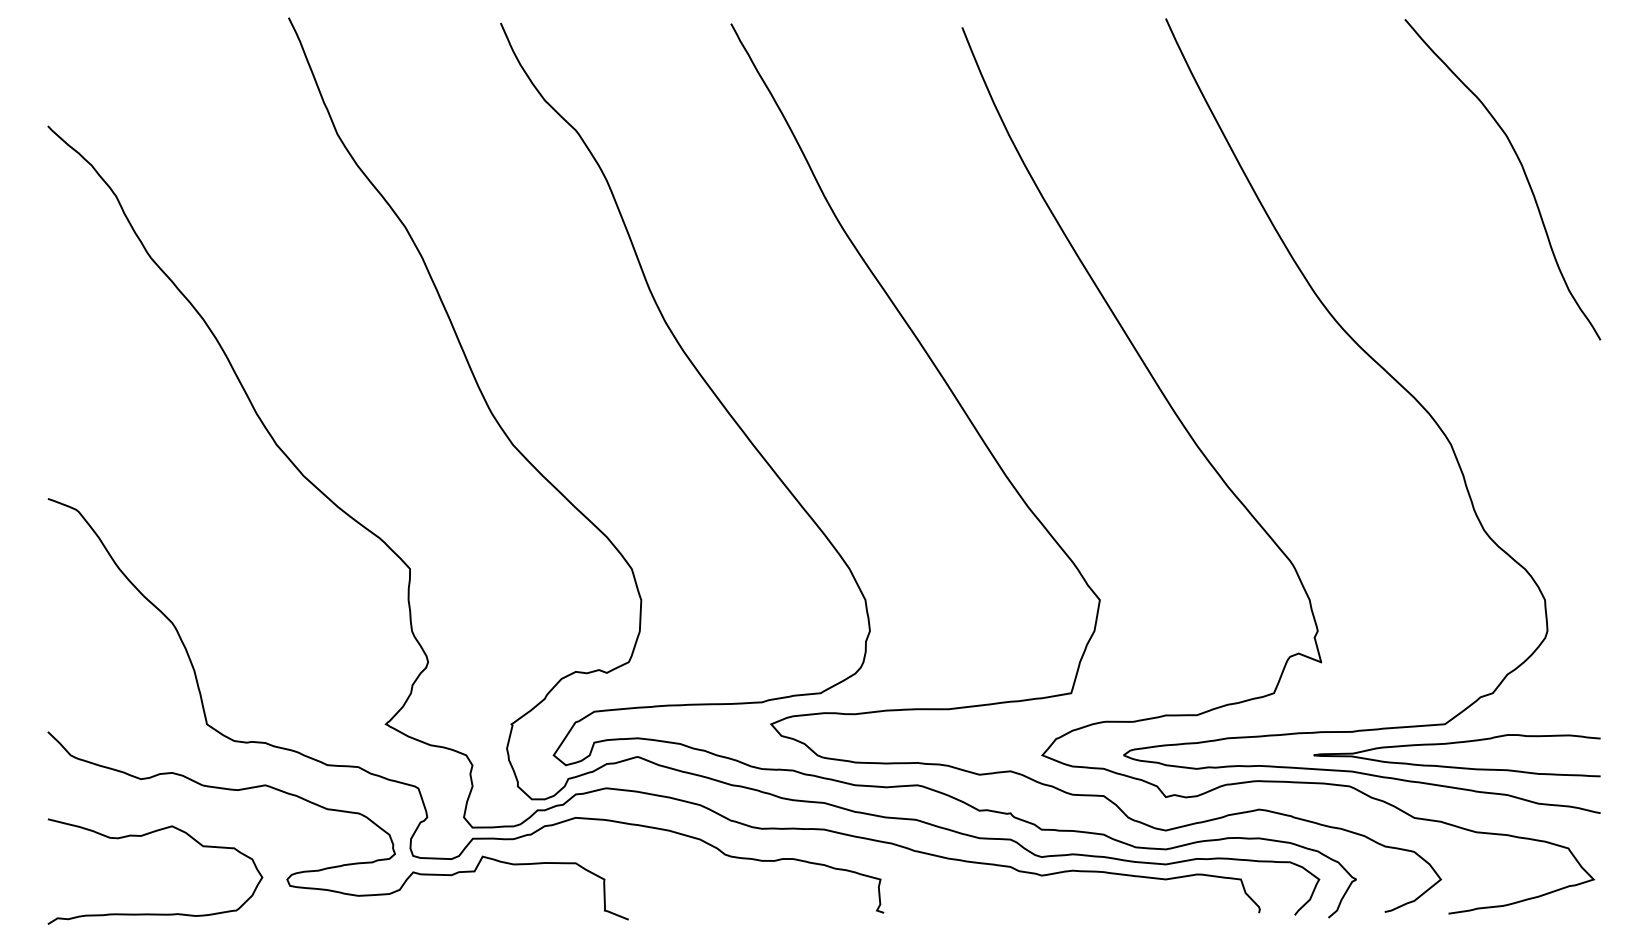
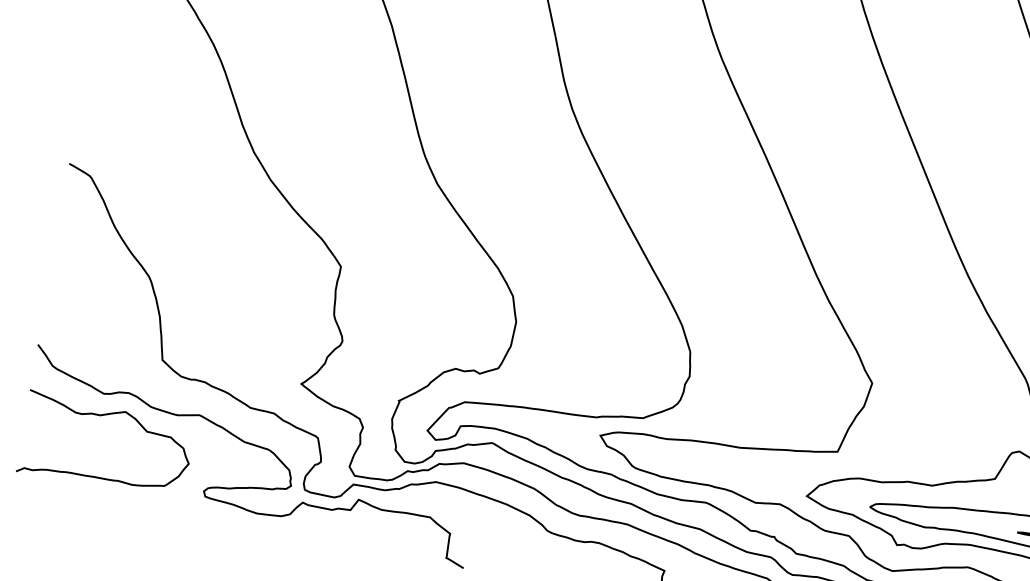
curve: (143, 836) -> (102, 416), moved

